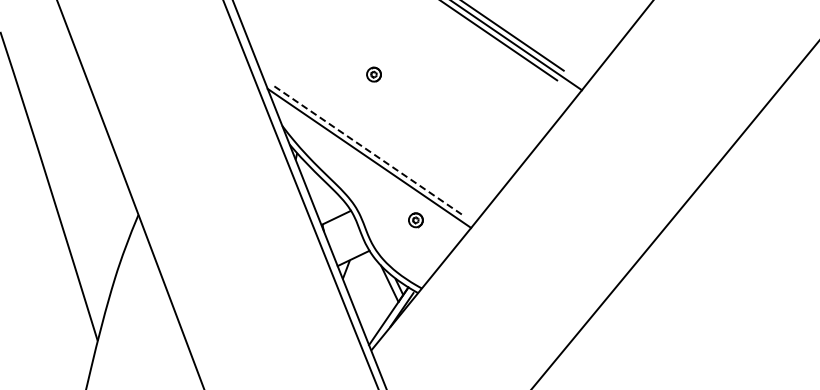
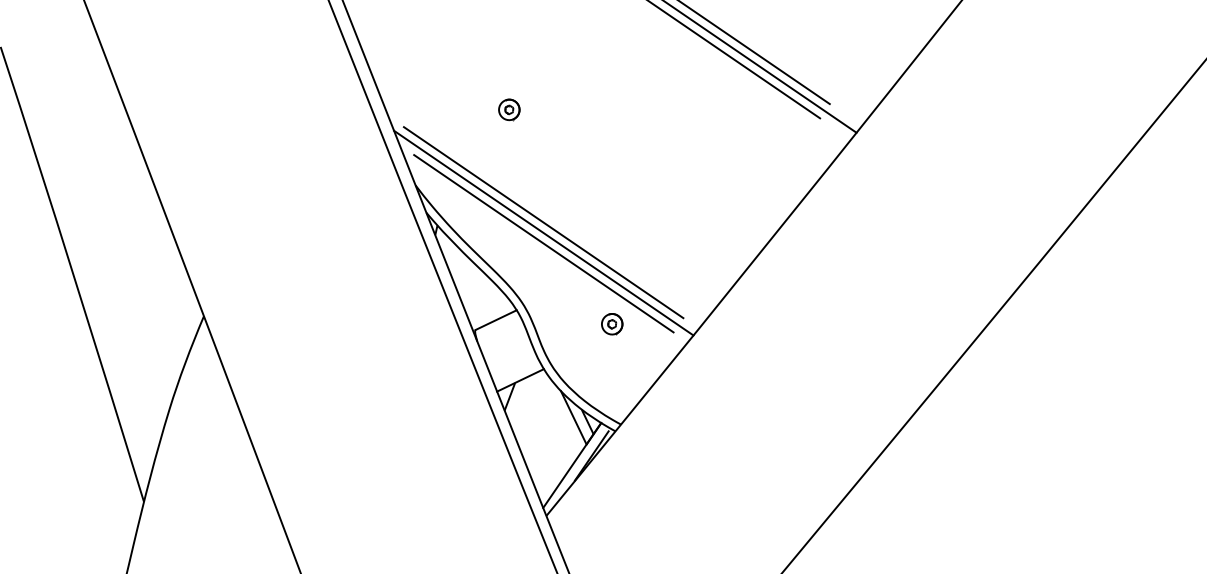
part: (373, 74) -> (508, 109), moved
line: (369, 151) -> (543, 222), dashed -> solid
line: (369, 165) -> (543, 243), added

